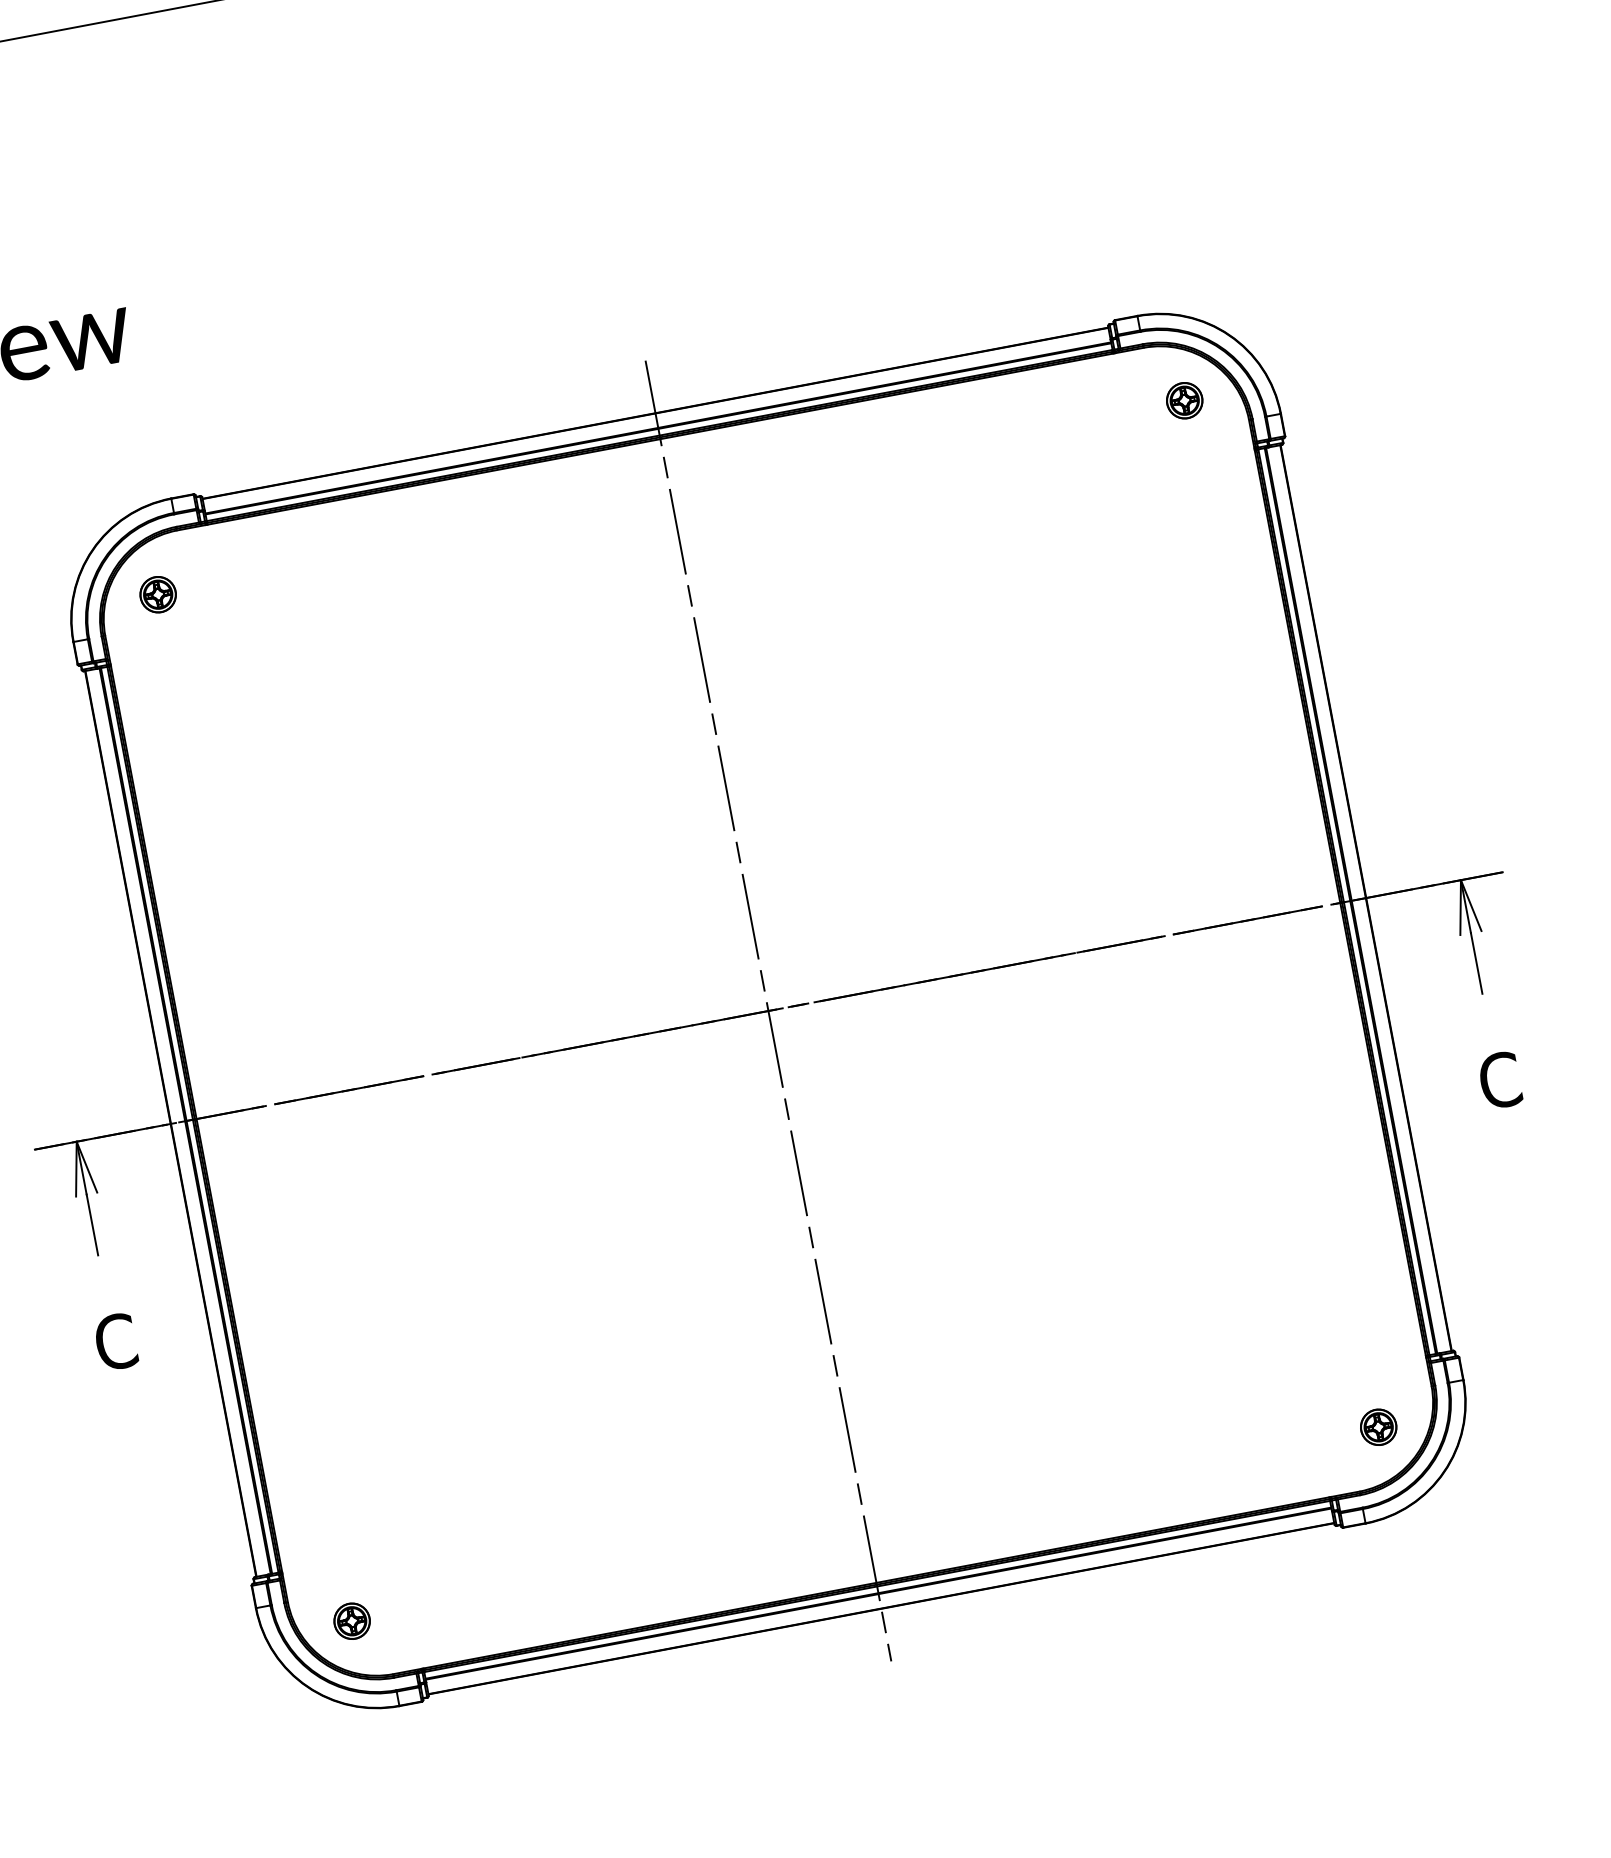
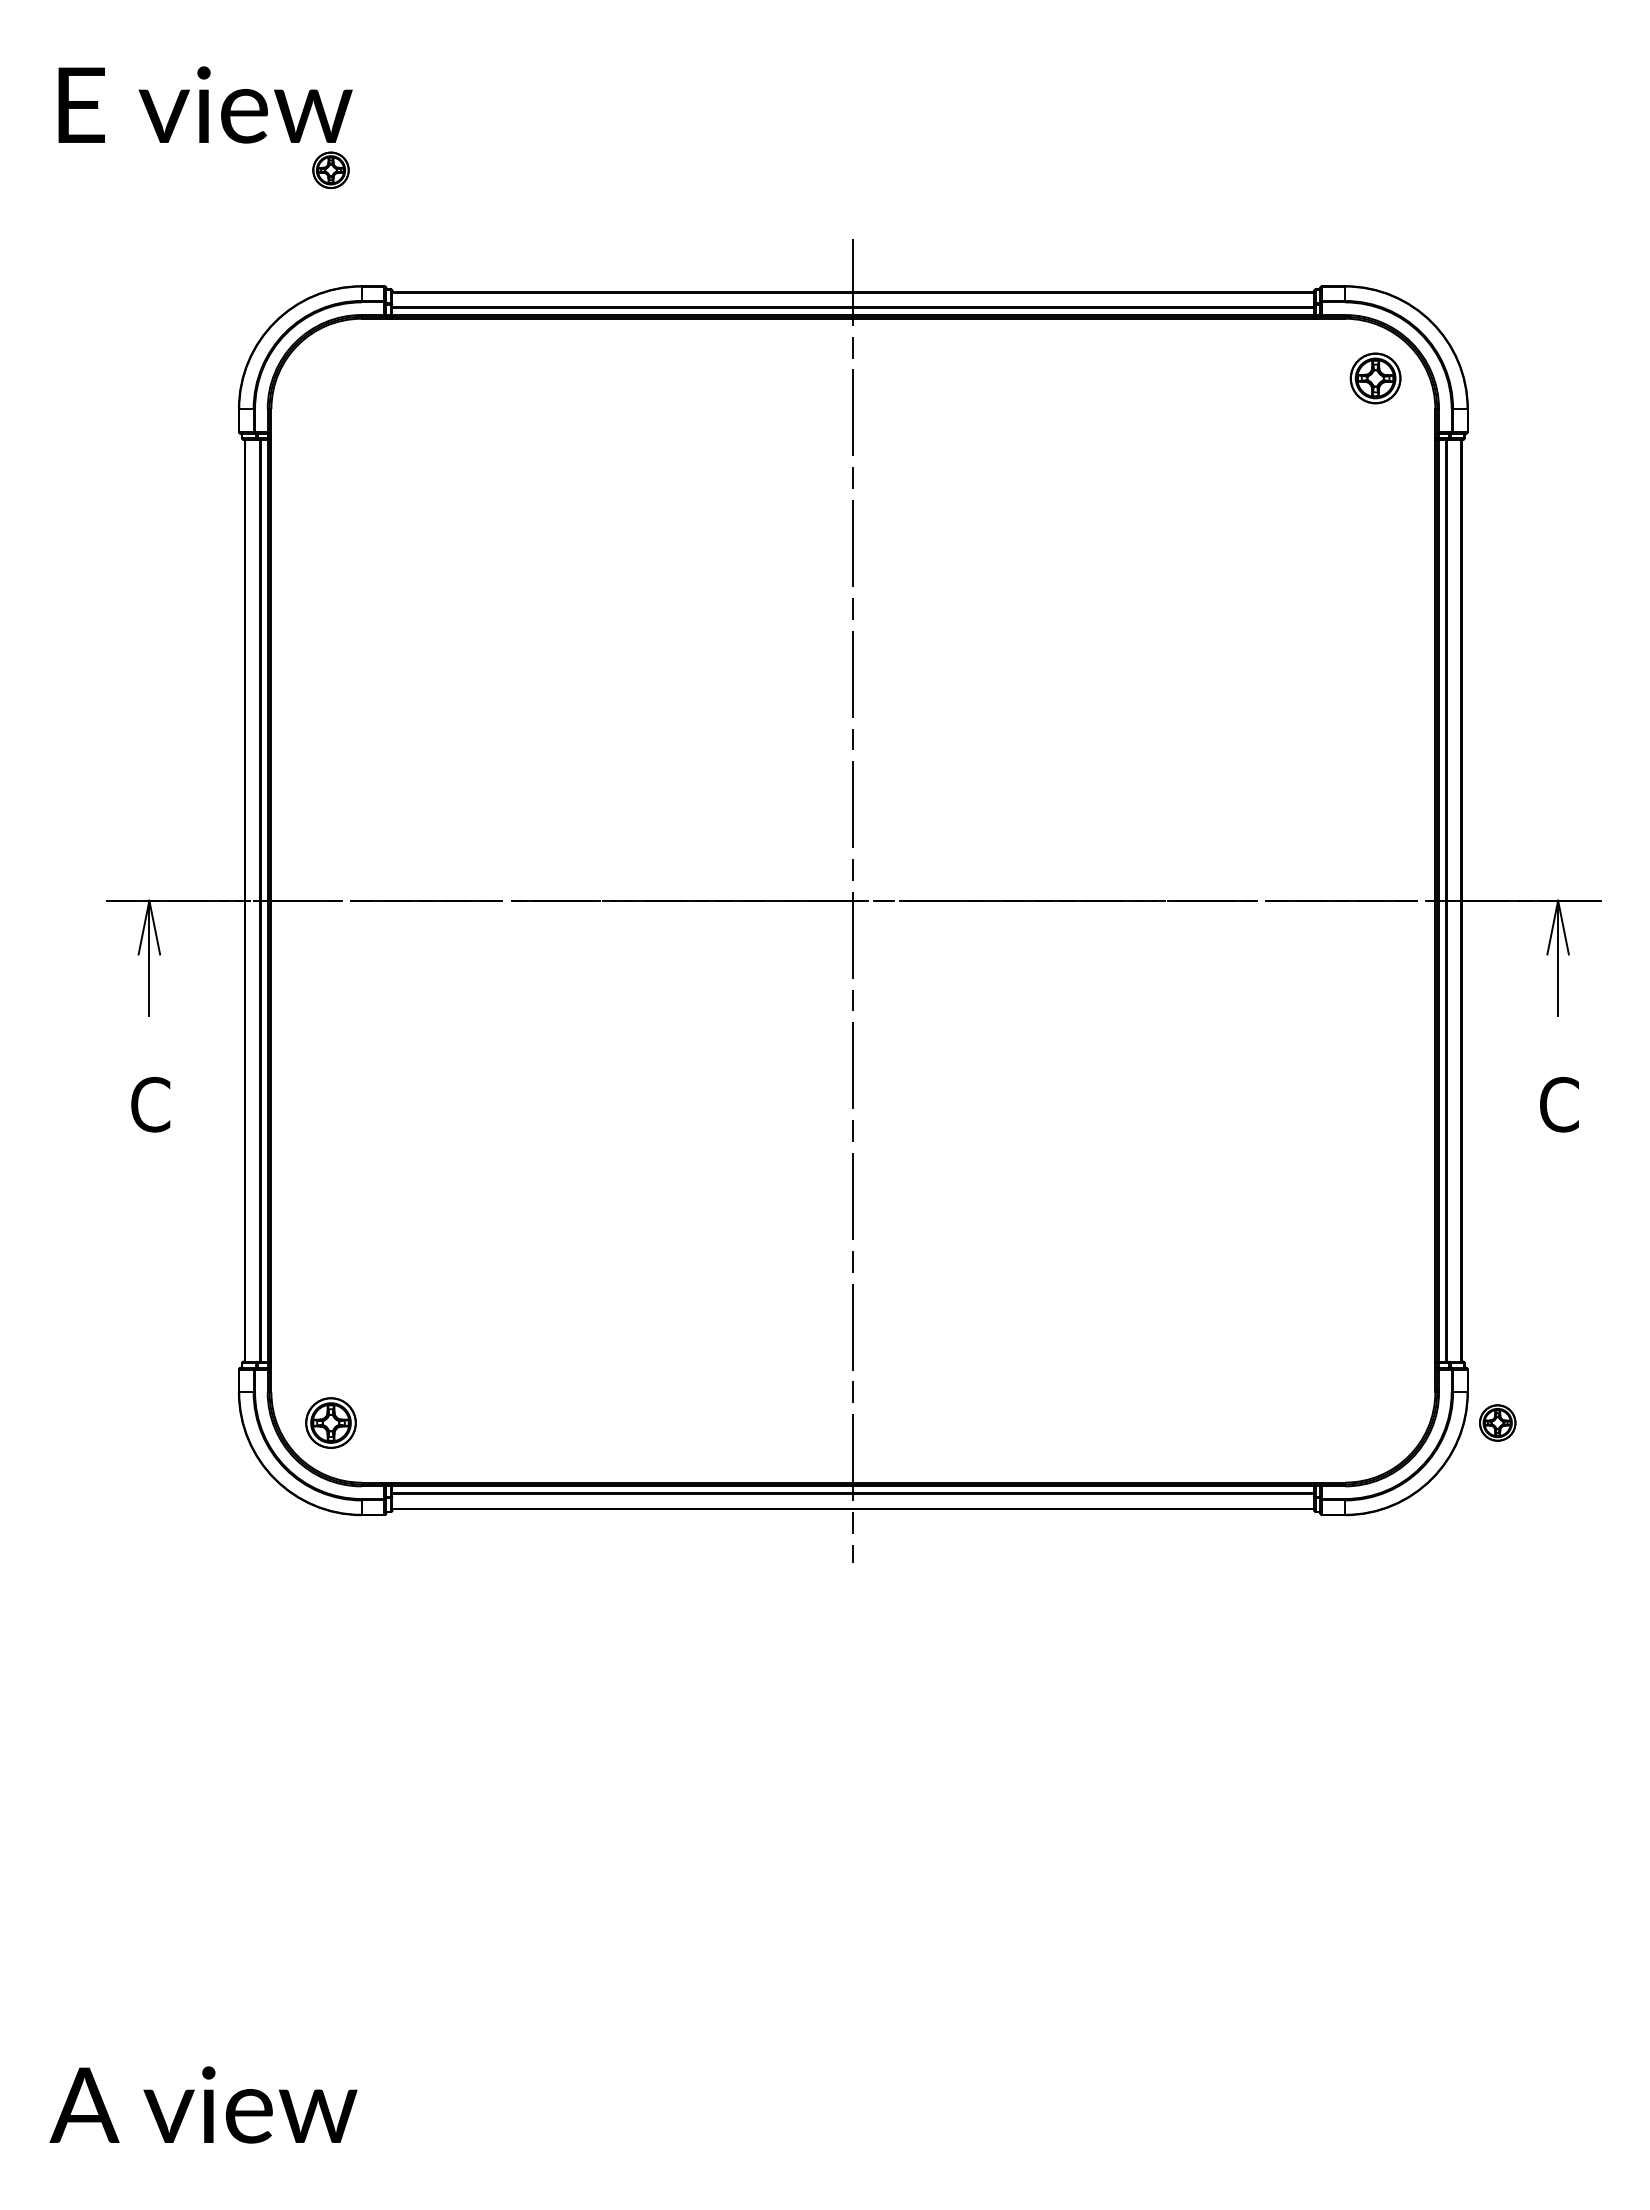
part: (1184, 399) -> (1375, 377), size x1.4
part: (157, 594) -> (330, 169), moved
part: (1378, 1426) -> (1497, 1422), moved
part: (351, 1620) -> (330, 1422), size x1.4

